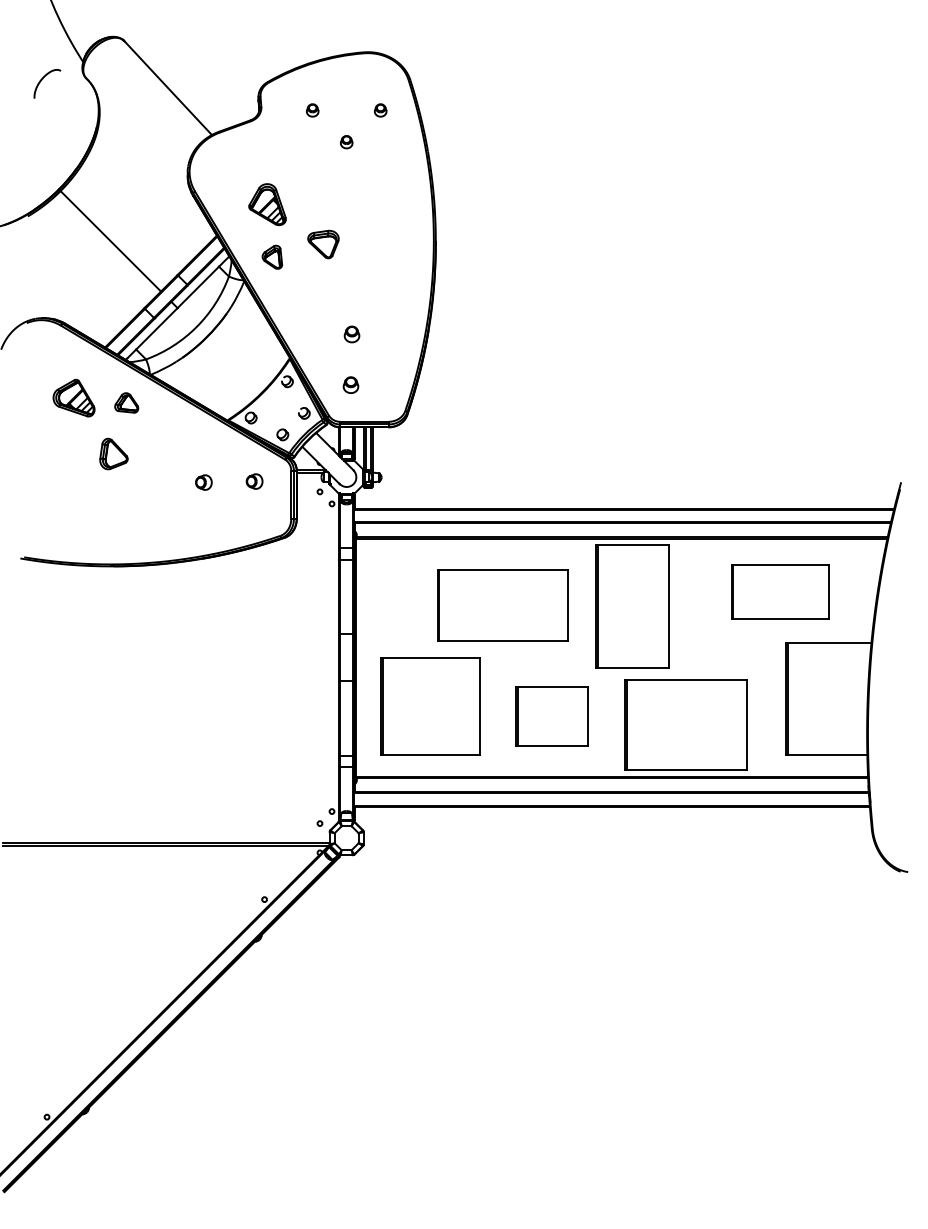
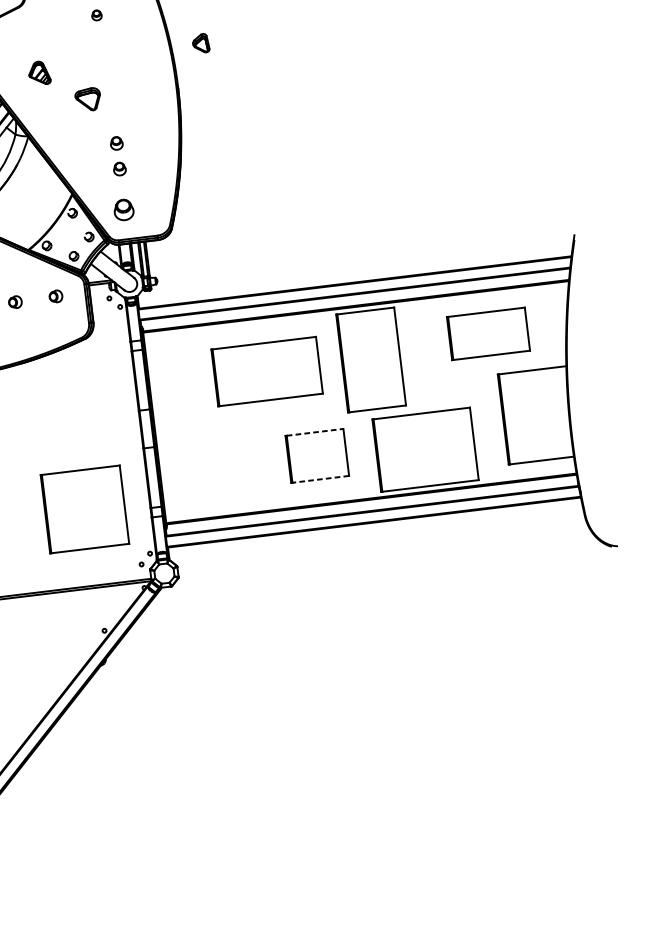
part: (267, 204) -> (39, 73), size x0.7
part: (272, 256) -> (200, 42), moved
part: (351, 302) -> (116, 143), added
part: (350, 384) -> (123, 209), size x1.6
line: (553, 687) -> (315, 432), solid -> dashed
part: (430, 706) -> (84, 509), moved
line: (552, 745) -> (320, 479), solid -> dashed

